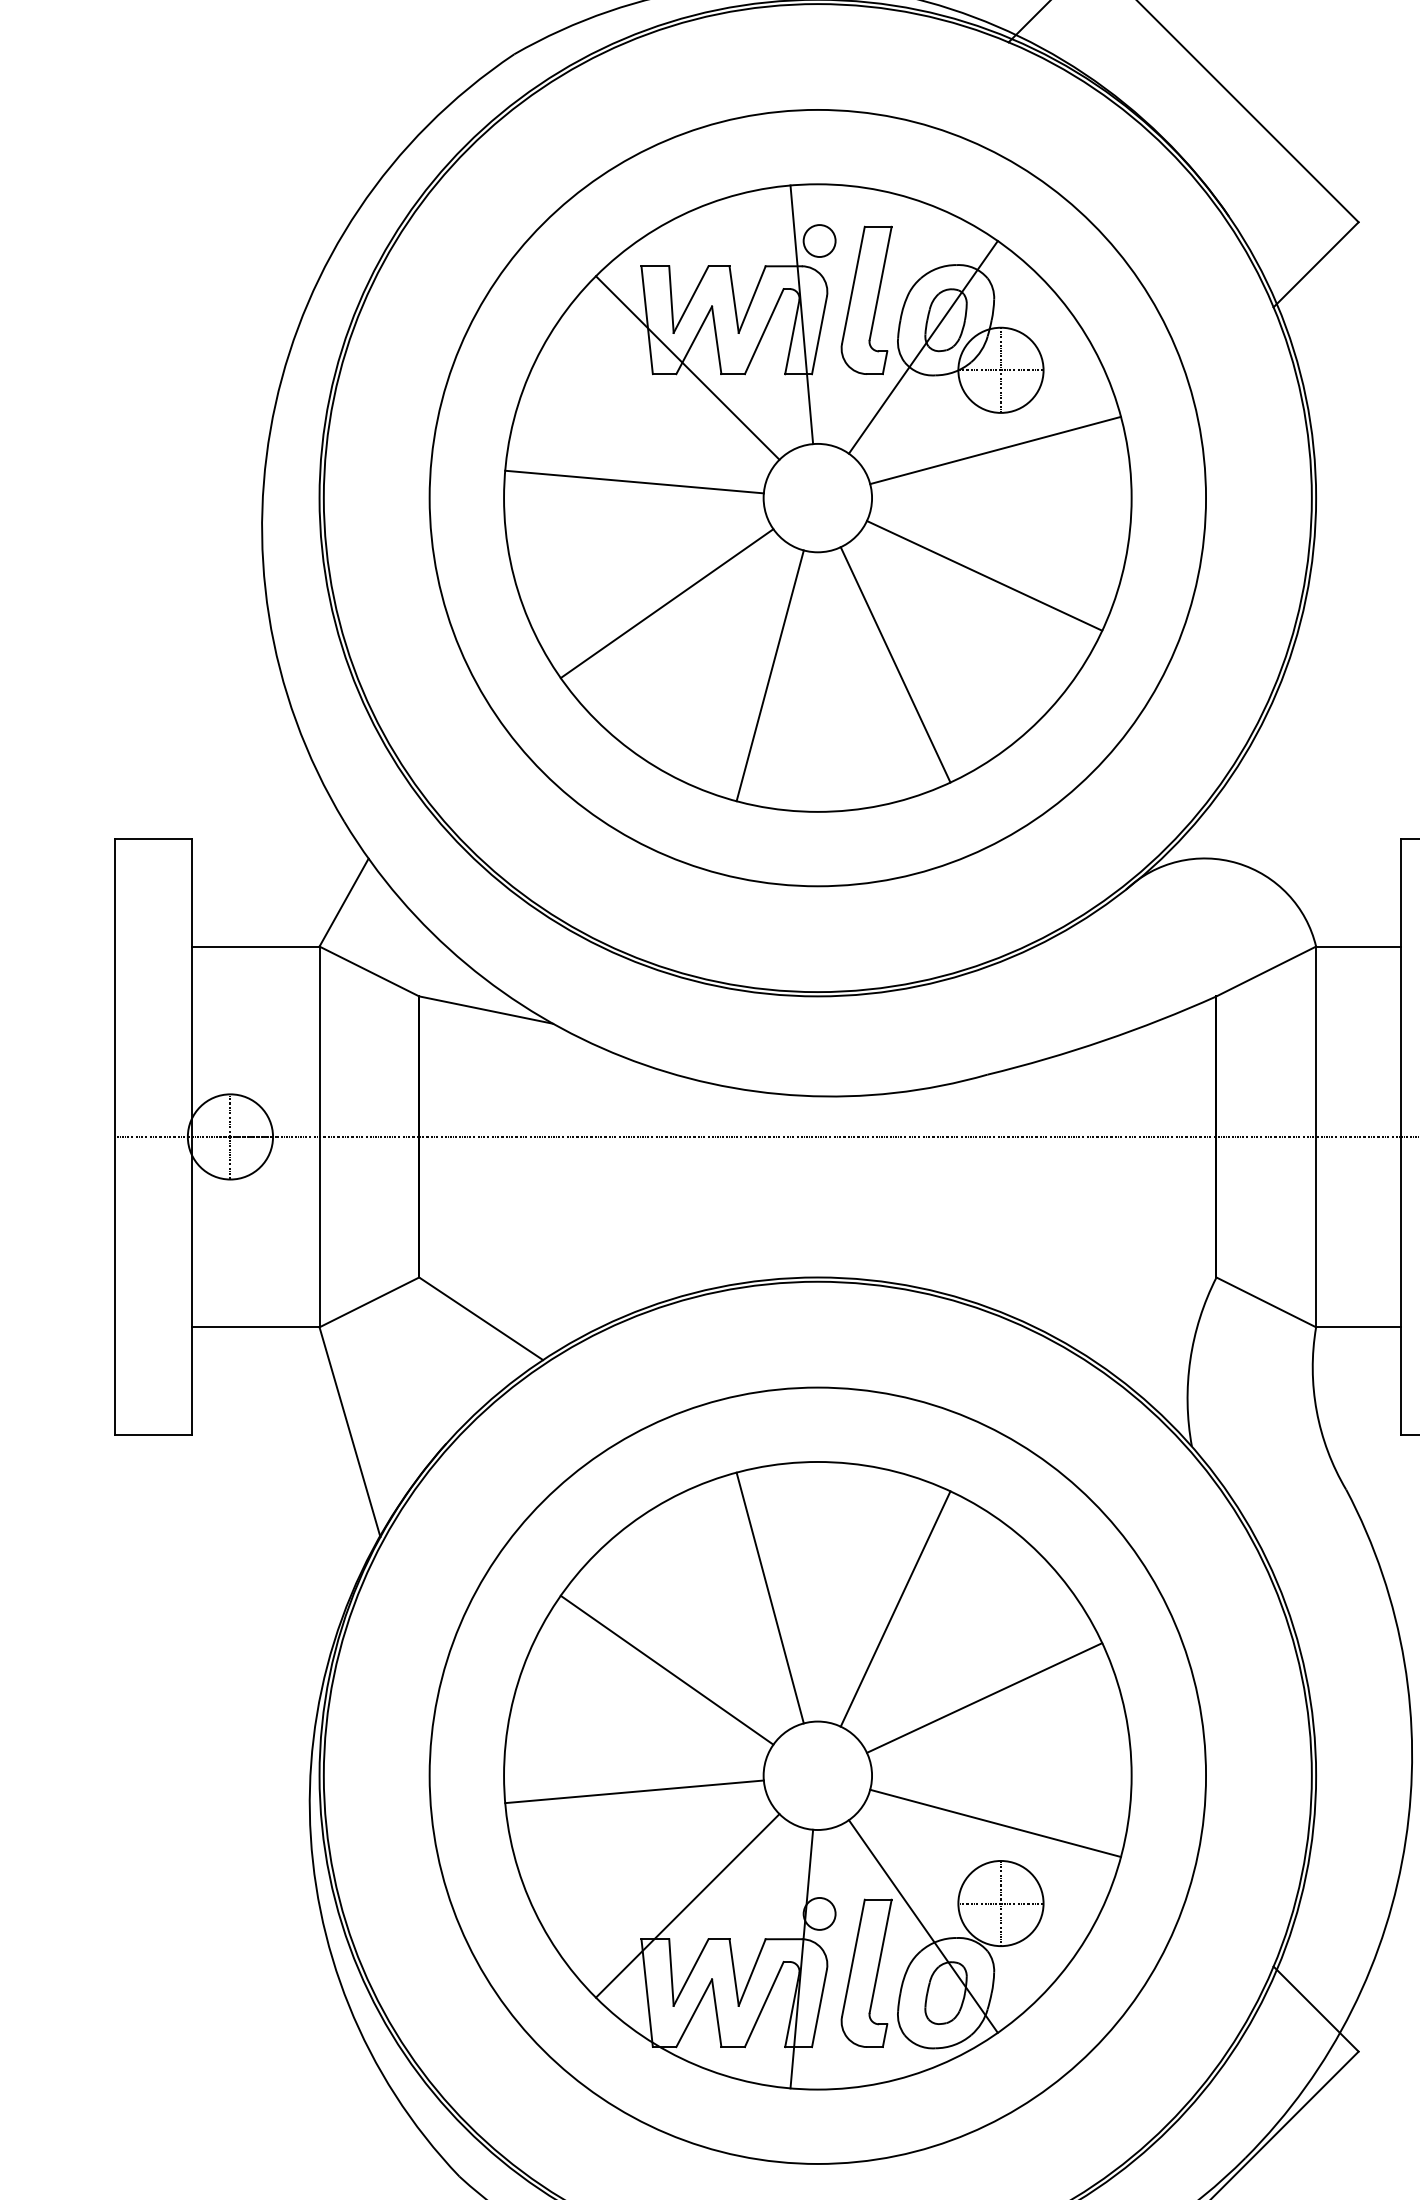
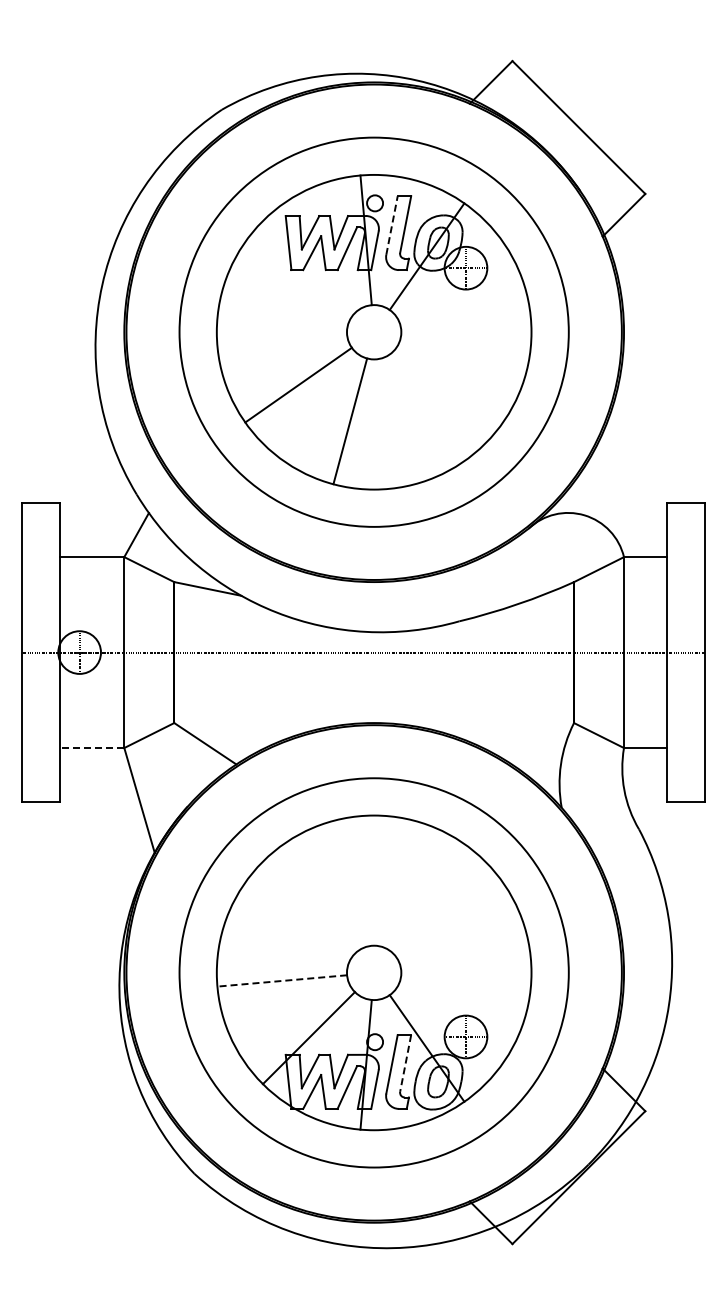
line: (854, 285) -> (392, 225), solid -> dashed
line: (686, 368) -> (308, 267), removed
line: (995, 450) -> (463, 308), removed
line: (635, 480) -> (282, 323), removed
line: (984, 574) -> (457, 370), removed
line: (894, 664) -> (412, 415), removed
line: (254, 1328) -> (91, 748), solid -> dashed
line: (770, 1597) -> (350, 883), removed
line: (894, 1609) -> (412, 889), removed
line: (666, 1669) -> (298, 919), removed
line: (984, 1697) -> (457, 933), removed
line: (633, 1790) -> (281, 980), solid -> dashed
line: (995, 1822) -> (463, 996), removed
line: (880, 1956) -> (405, 1063), solid -> dashed

